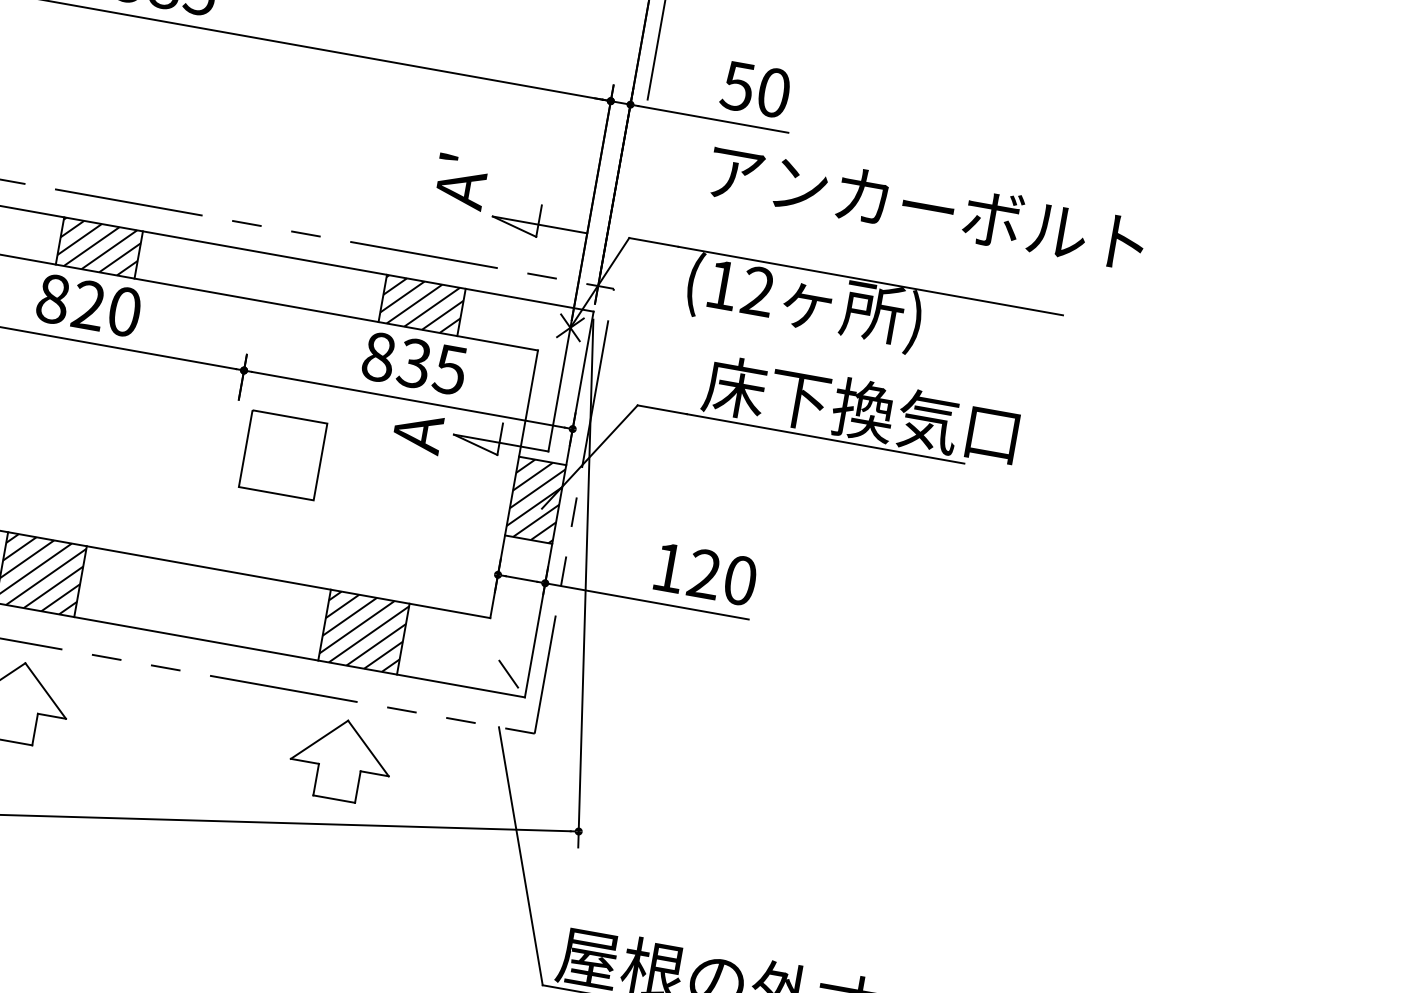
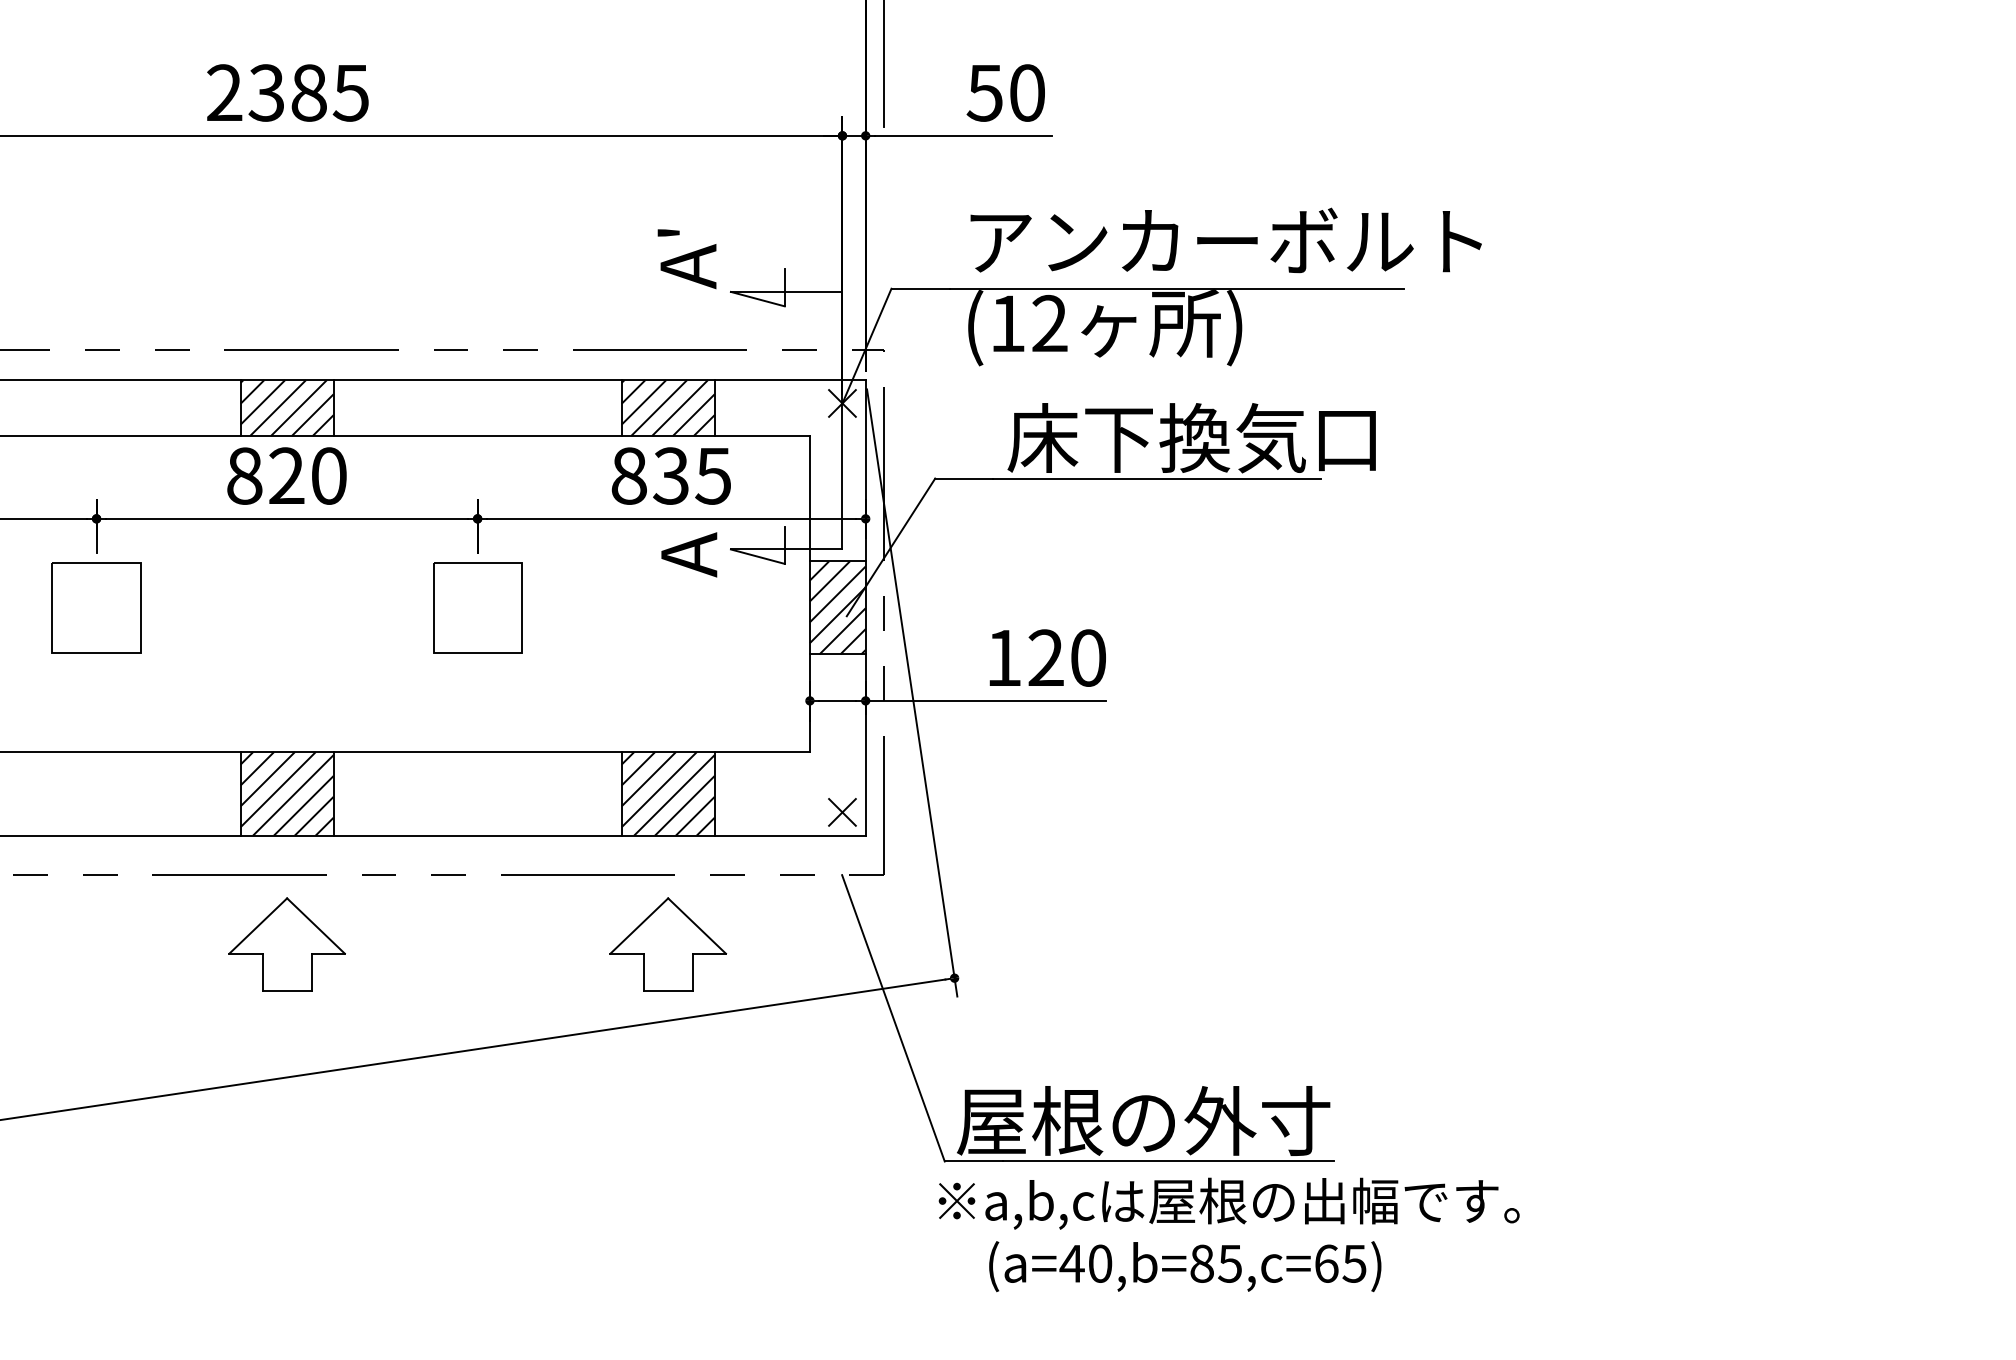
text: (926, 206) -> (1225, 240), moved
part: (283, 454) -> (477, 607), moved
line: (508, 674) -> (842, 812), added

